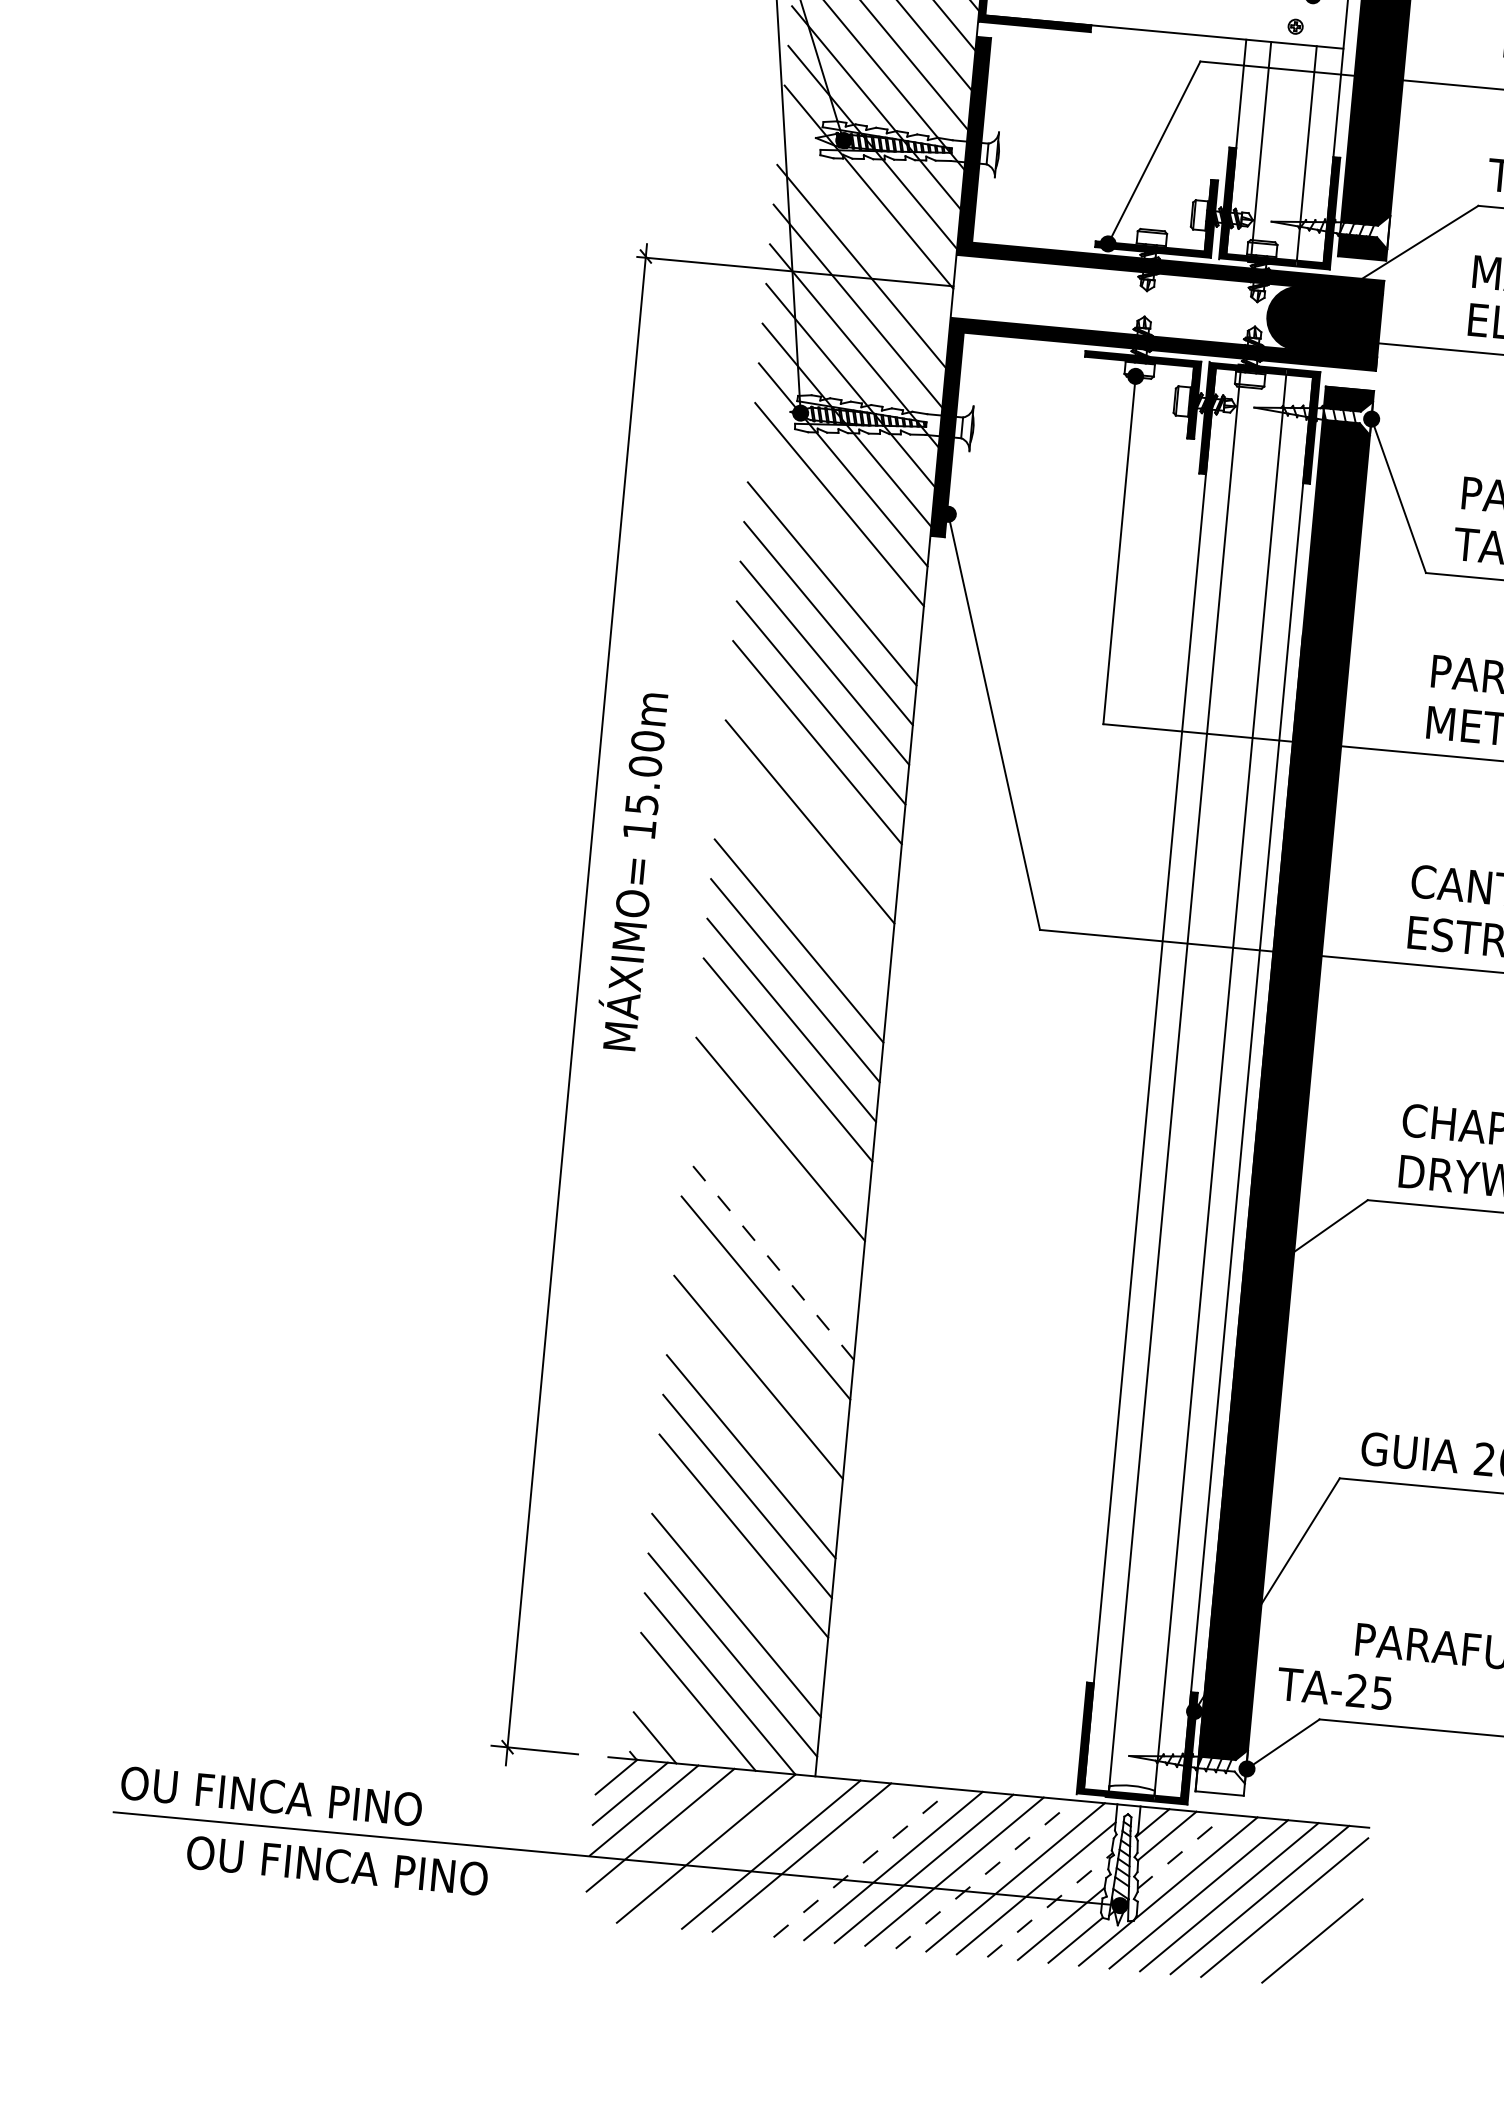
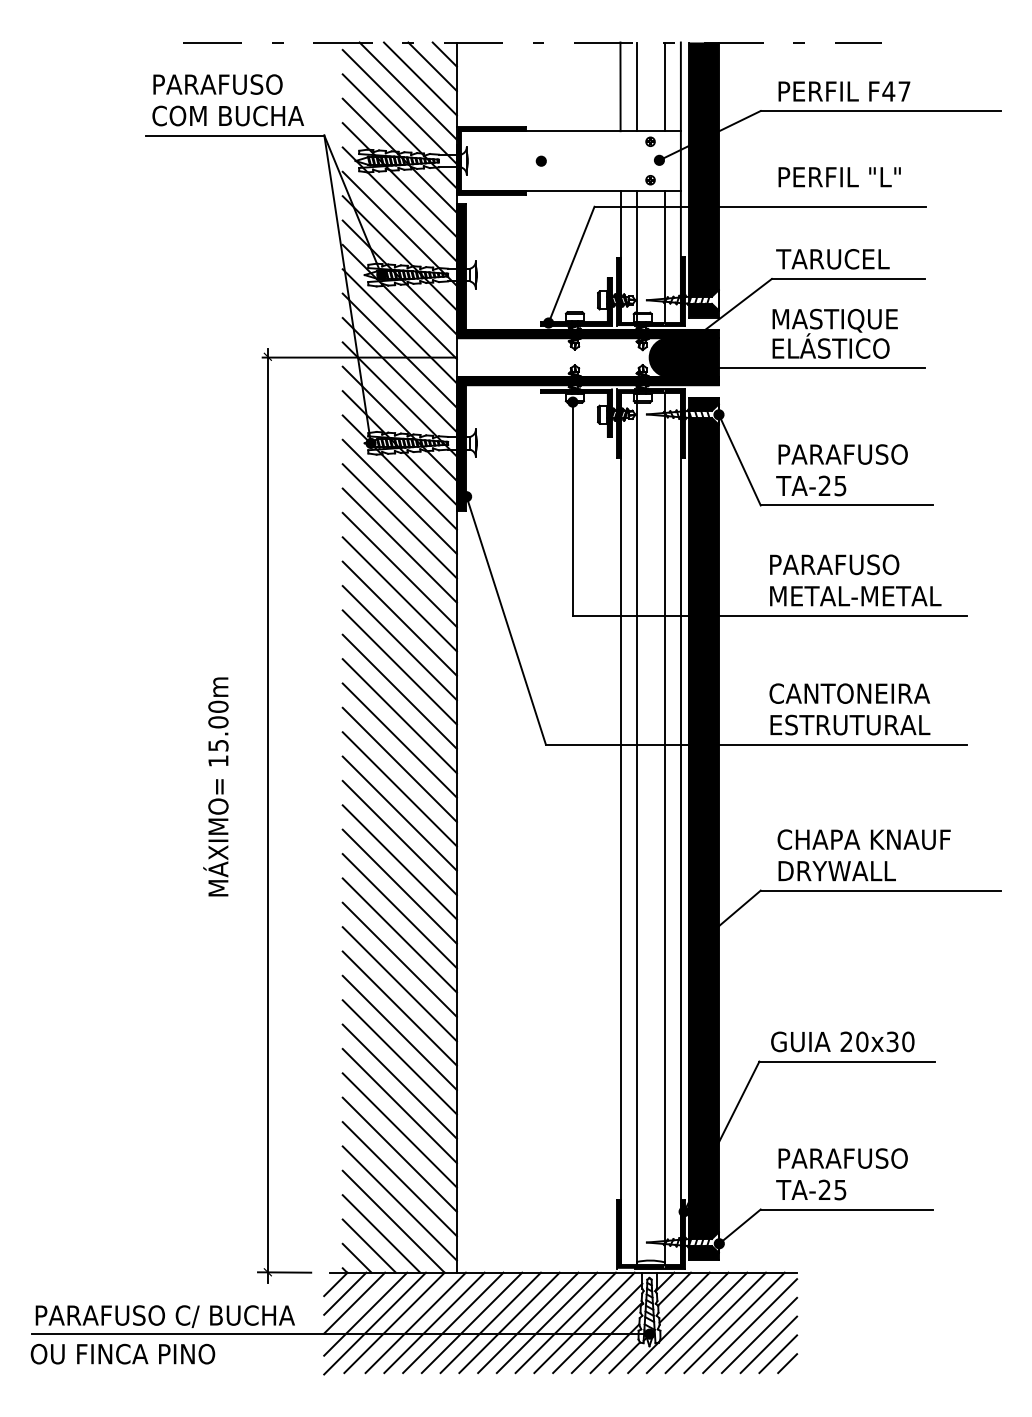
line: (864, 227) -> (399, 326), added
line: (835, 544) -> (399, 521), added
line: (813, 782) -> (399, 667), added
line: (805, 862) -> (399, 716), added
text: (630, 870) -> (215, 786), moved
line: (802, 901) -> (399, 740), added
line: (783, 1099) -> (399, 862), added
line: (776, 1179) -> (399, 911), added
line: (772, 1218) -> (399, 935), added
line: (769, 1257) -> (399, 959), dashed -> solid
line: (761, 1337) -> (399, 1008), added
line: (754, 1417) -> (399, 1057), added
line: (739, 1575) -> (399, 1154), added
text: (1335, 1688) -> (811, 1189), moved
line: (675, 1718) -> (368, 1245), added
fill: (1219, 1782) -> (703, 1253), added
text: (332, 1803) -> (164, 1316), OU FINCA PINO -> PARAFUSO C/ BUCHA
line: (673, 1846) -> (374, 1323), added
line: (740, 1851) -> (415, 1322), added
line: (1183, 1851) -> (685, 1297), dashed -> solid
line: (831, 1859) -> (471, 1322), added
line: (862, 1862) -> (490, 1322), dashed -> solid
text: (336, 1864) -> (122, 1353), moved
line: (984, 1873) -> (565, 1322), dashed -> solid
line: (1050, 1904) -> (607, 1337), dashed -> solid
line: (1298, 1924) -> (759, 1335), added
line: (1326, 1958) -> (778, 1354), added
line: (1339, 1974) -> (787, 1363), added

